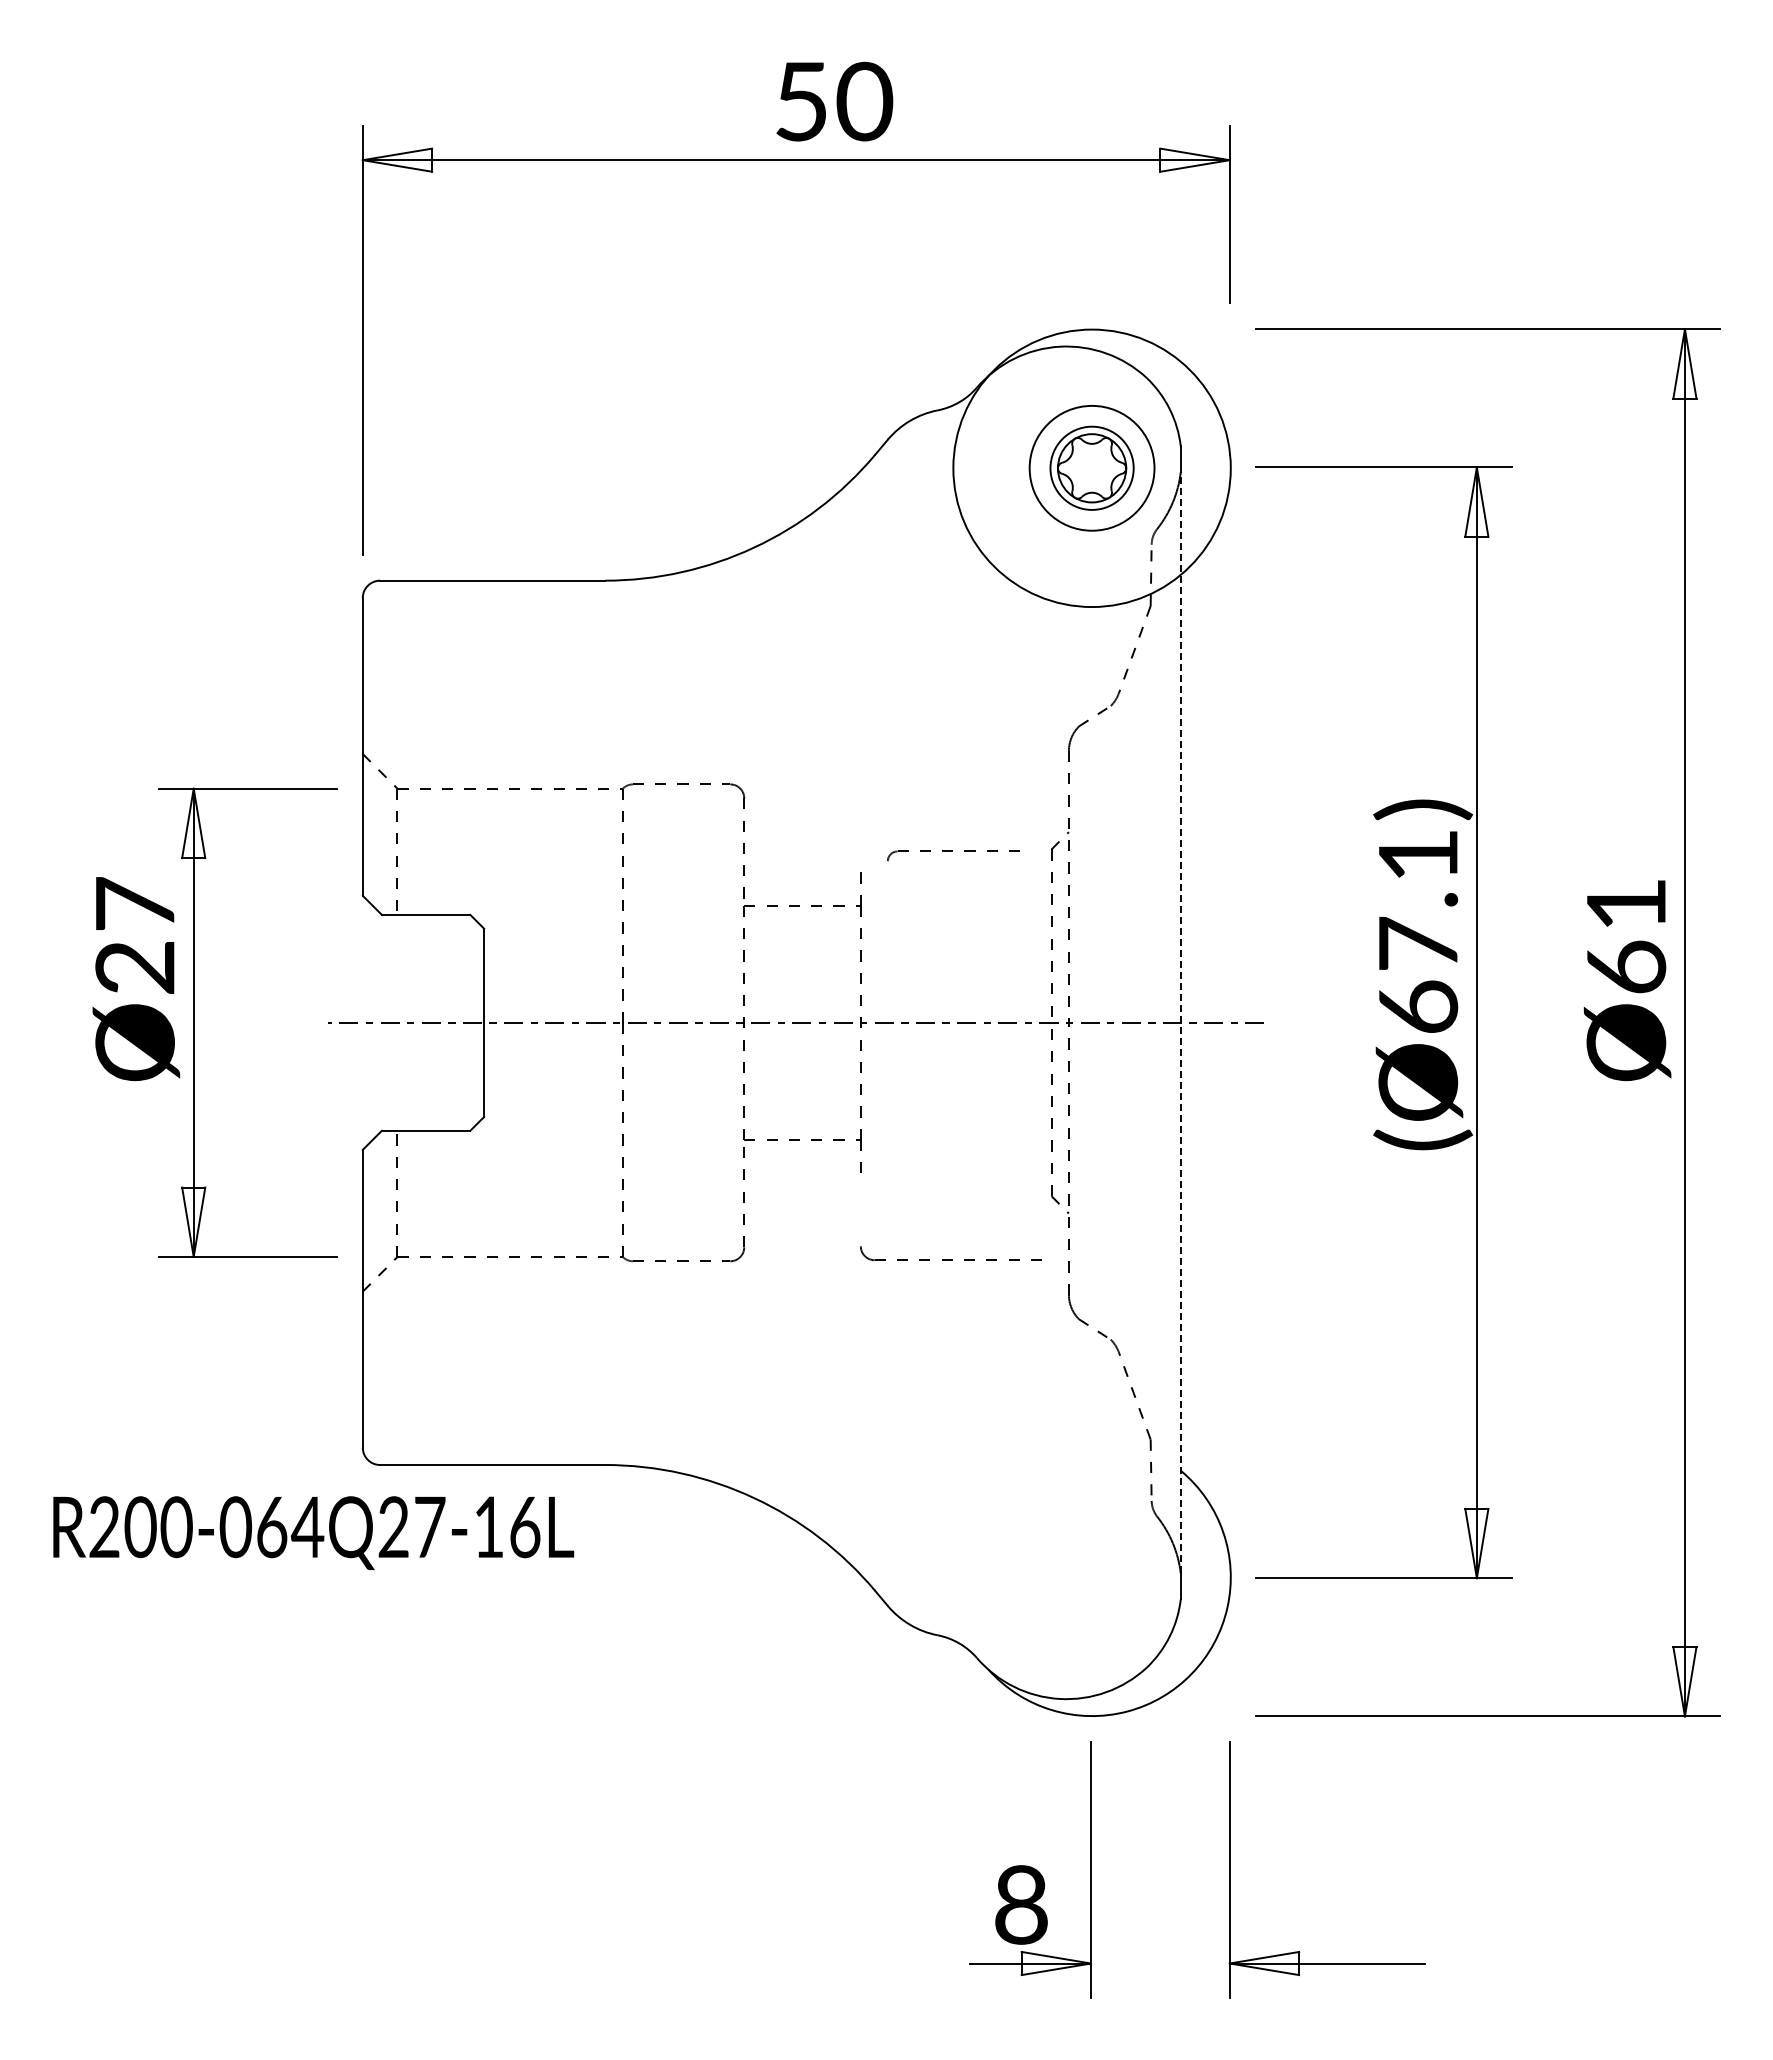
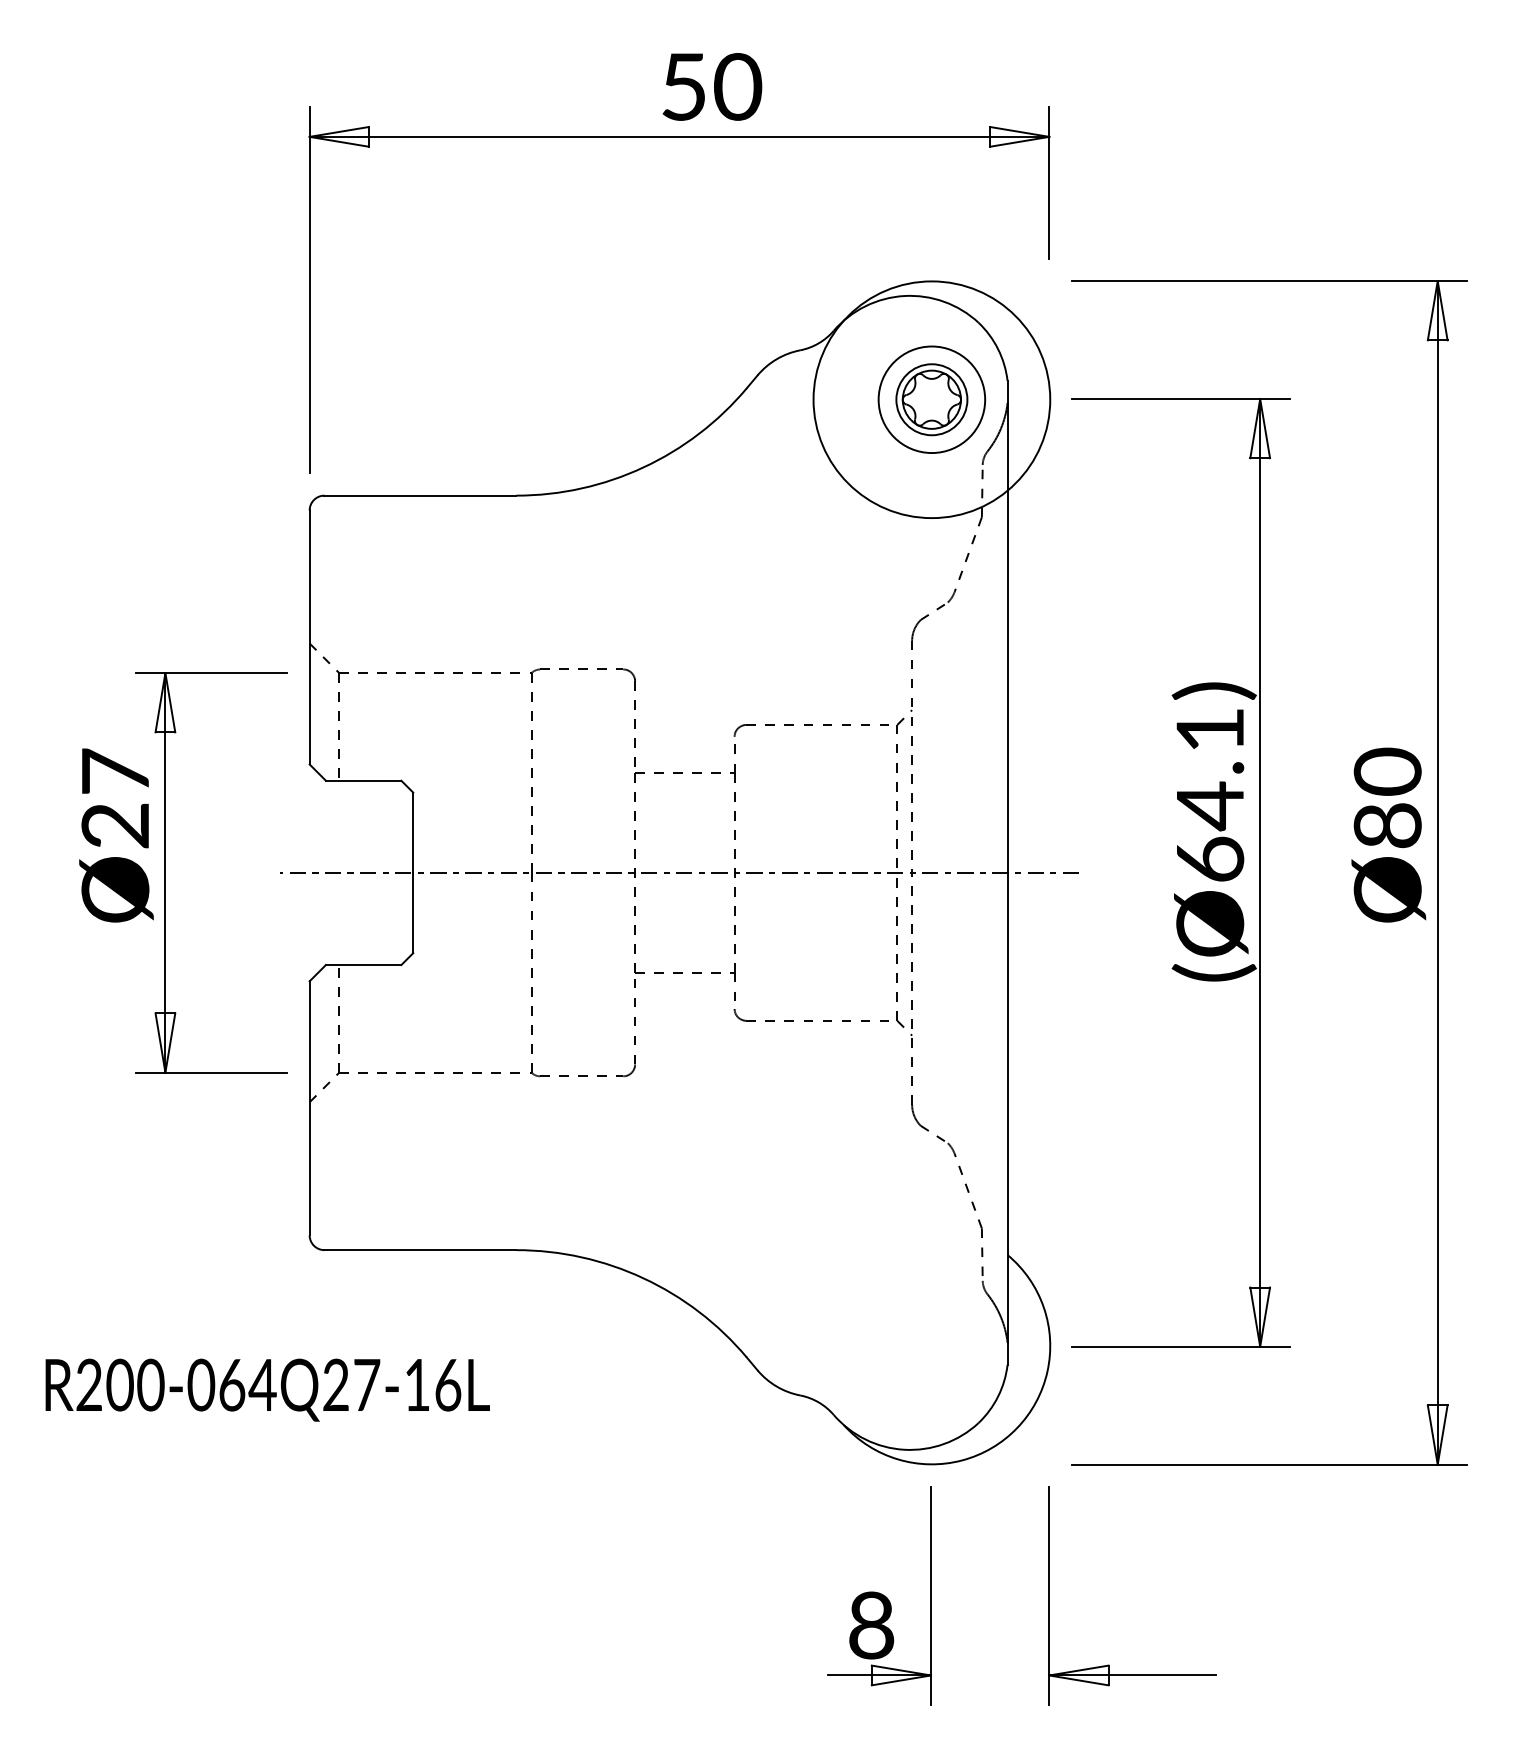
part: (950, 855) -> (811, 730), size x1.43
text: (1626, 934) -> (1387, 797), Ø61 -> Ø80
text: (1418, 944) -> (1210, 806), (Ø67.1) -> (Ø64.1)
line: (1180, 1022) -> (1007, 872), dashed -> solid
part: (950, 1253) -> (811, 1015), moved
text: (313, 1532) -> (267, 1389), moved

